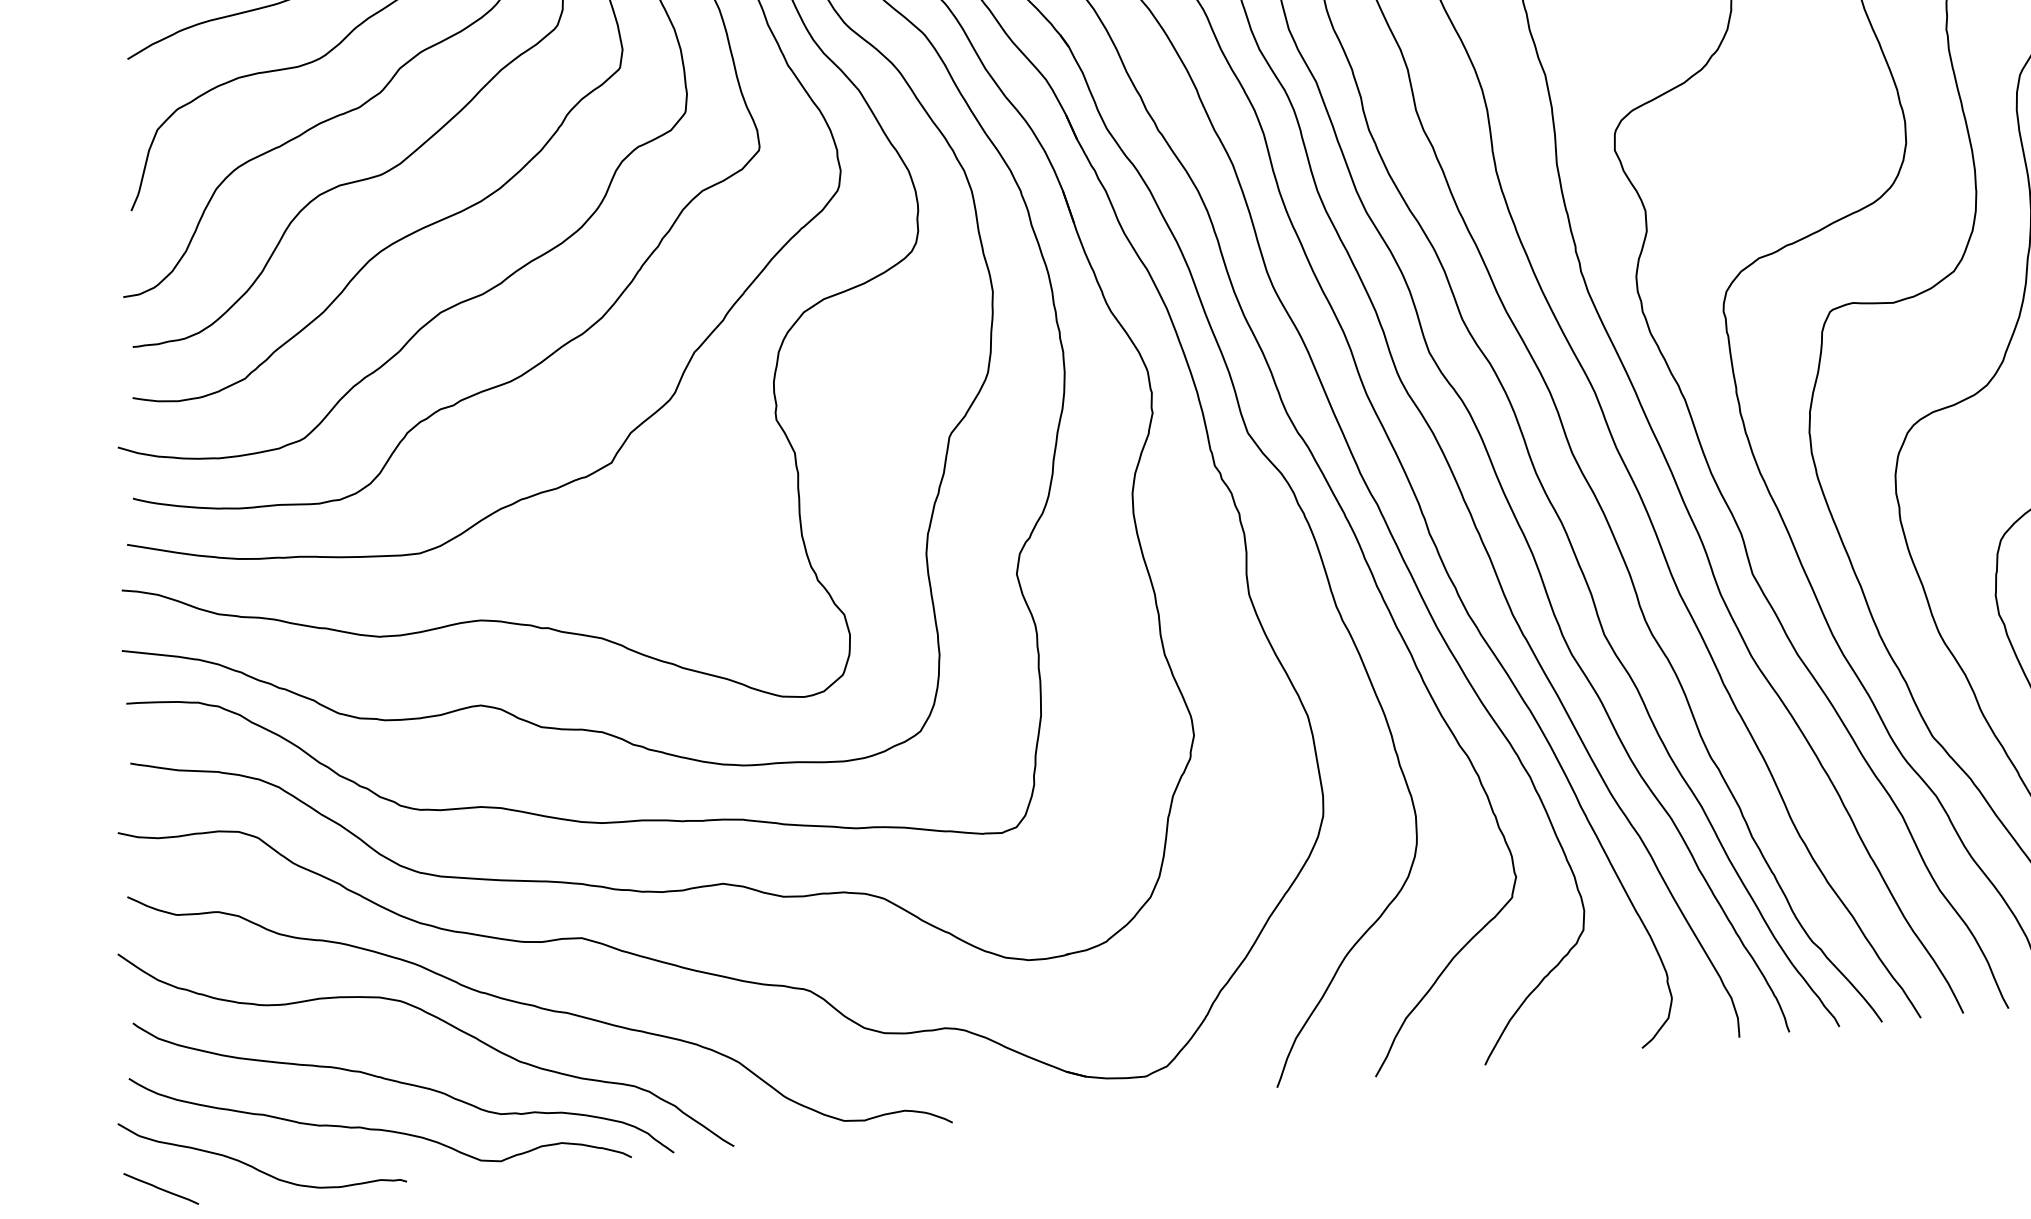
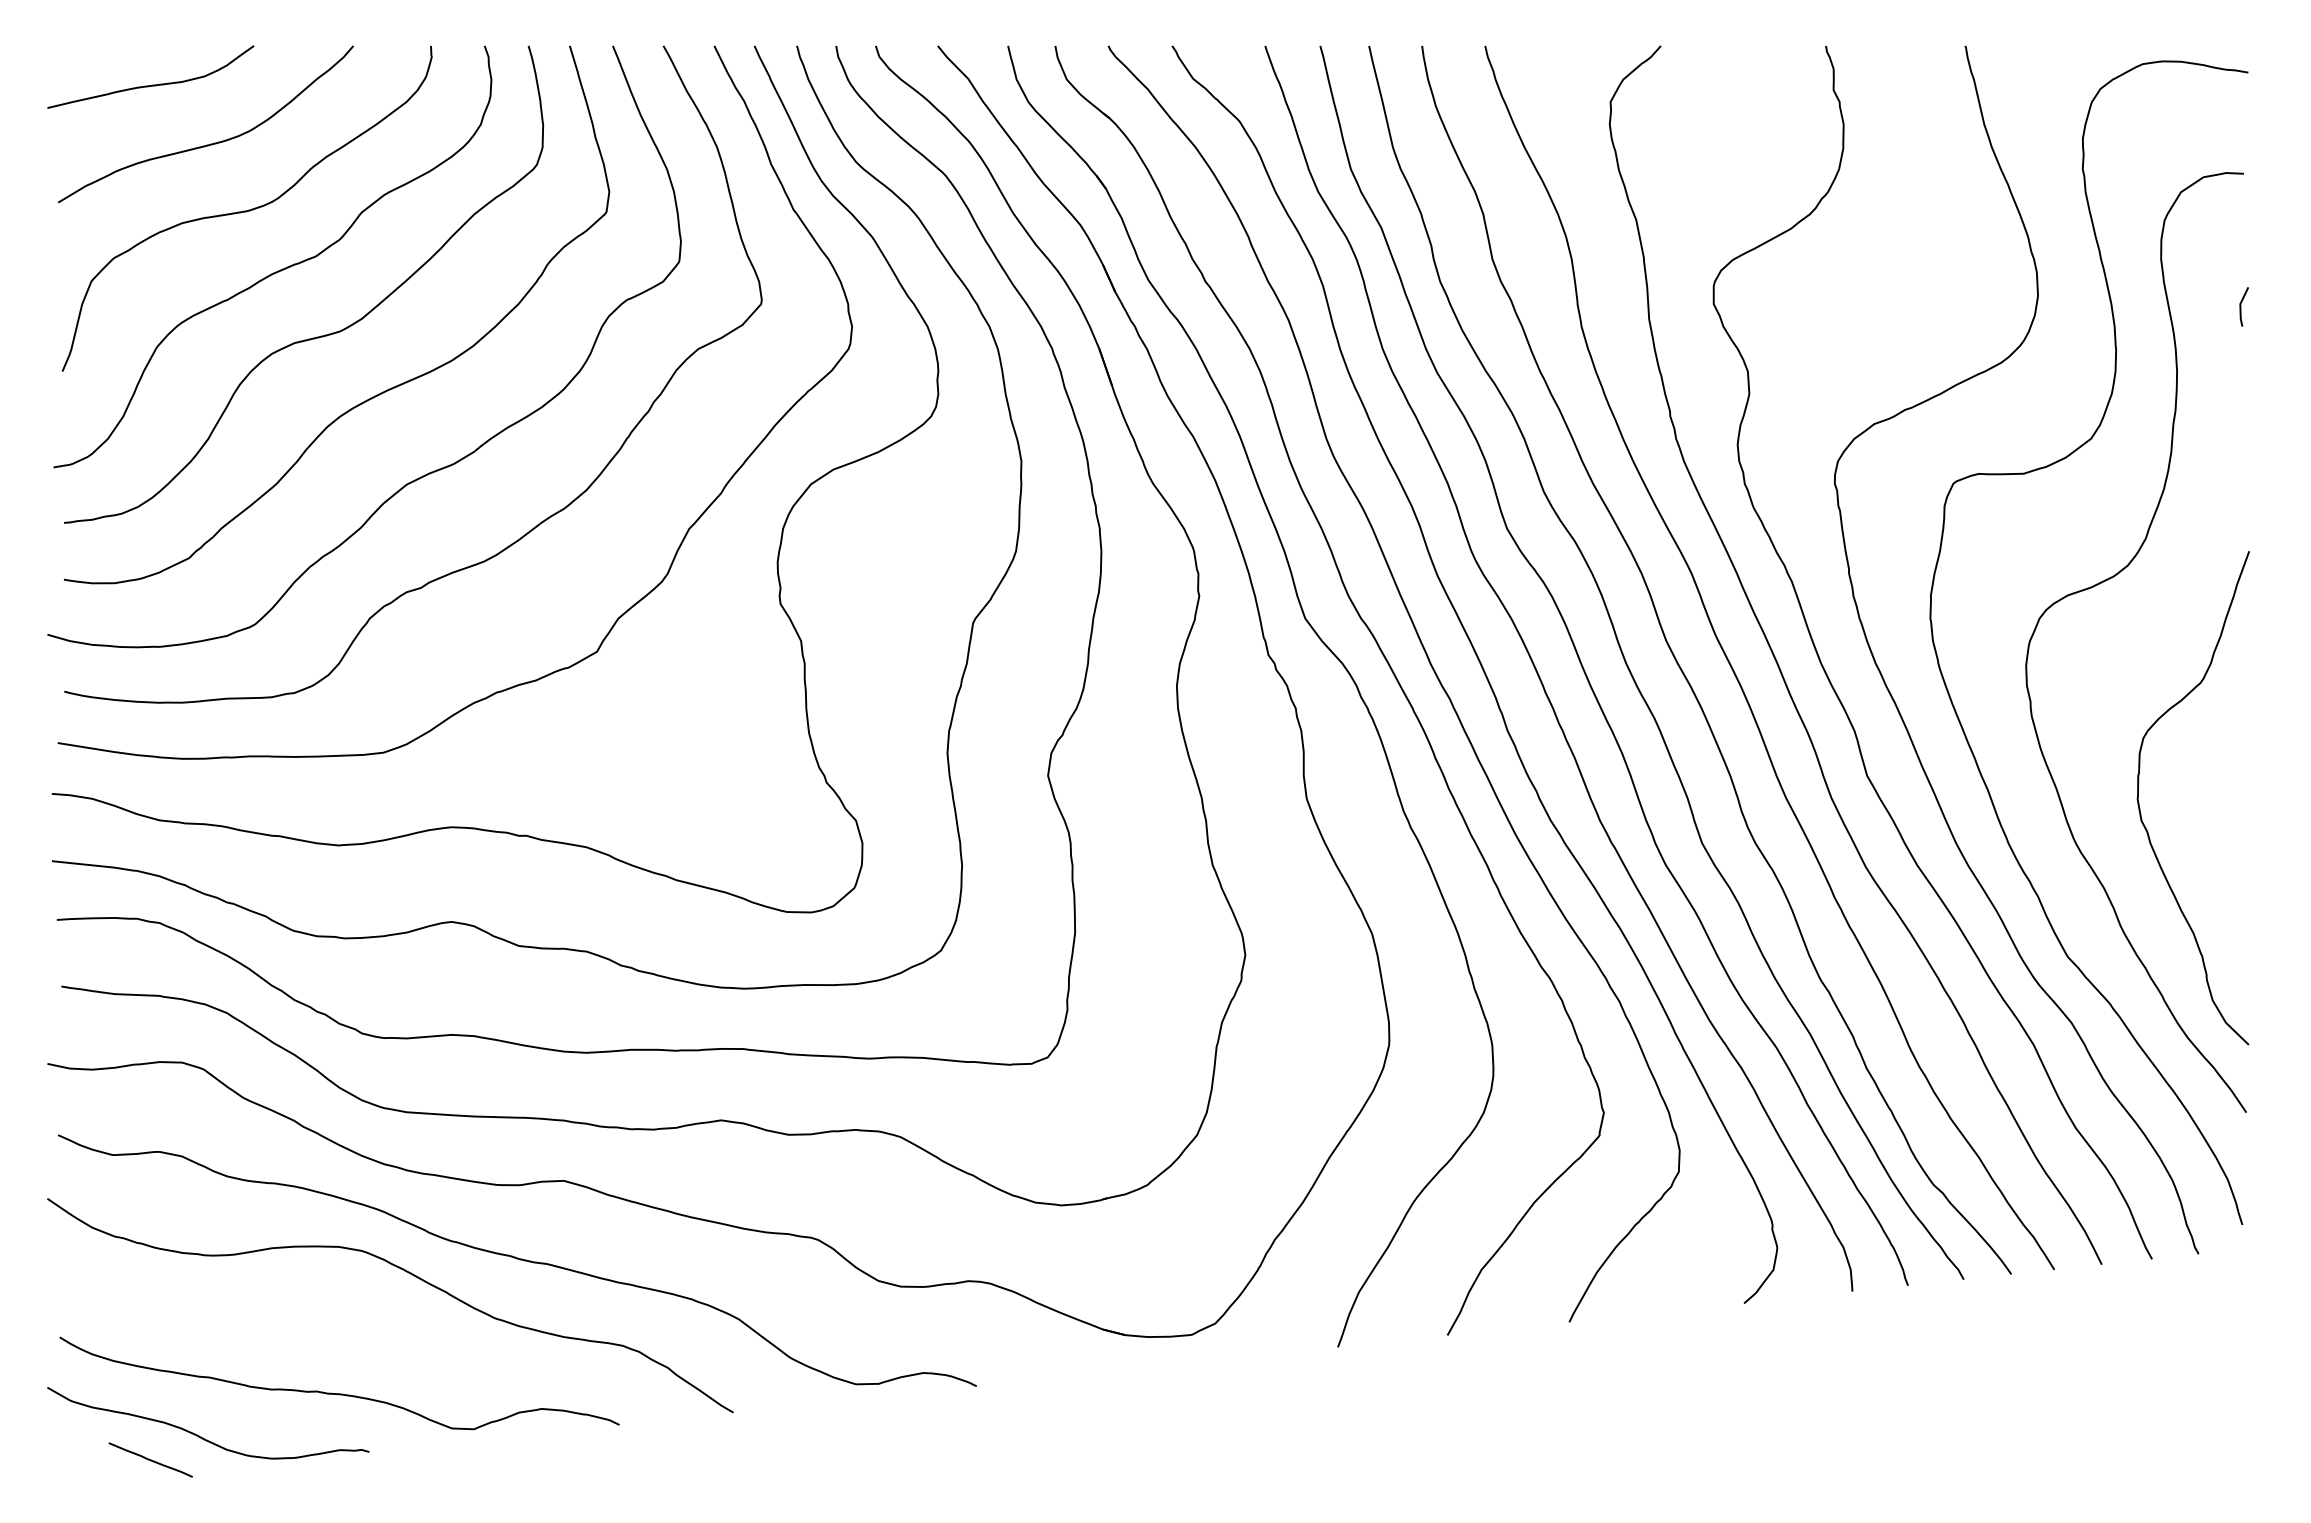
curve: (403, 1084) -> (365, 1343), removed
line: (161, 1188) -> (150, 1459), moved

